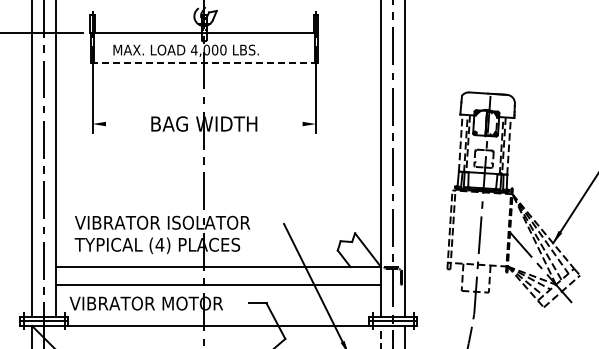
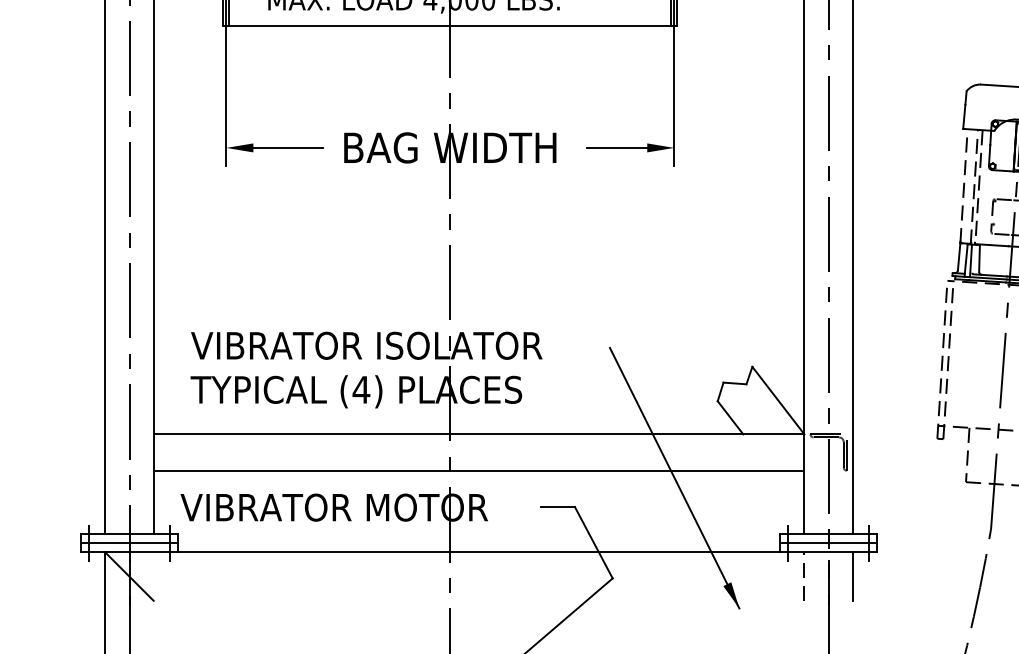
line: (203, 63) -> (448, 26), dashed -> solid
line: (123, 124) -> (288, 148), added
line: (287, 124) -> (616, 148), added

